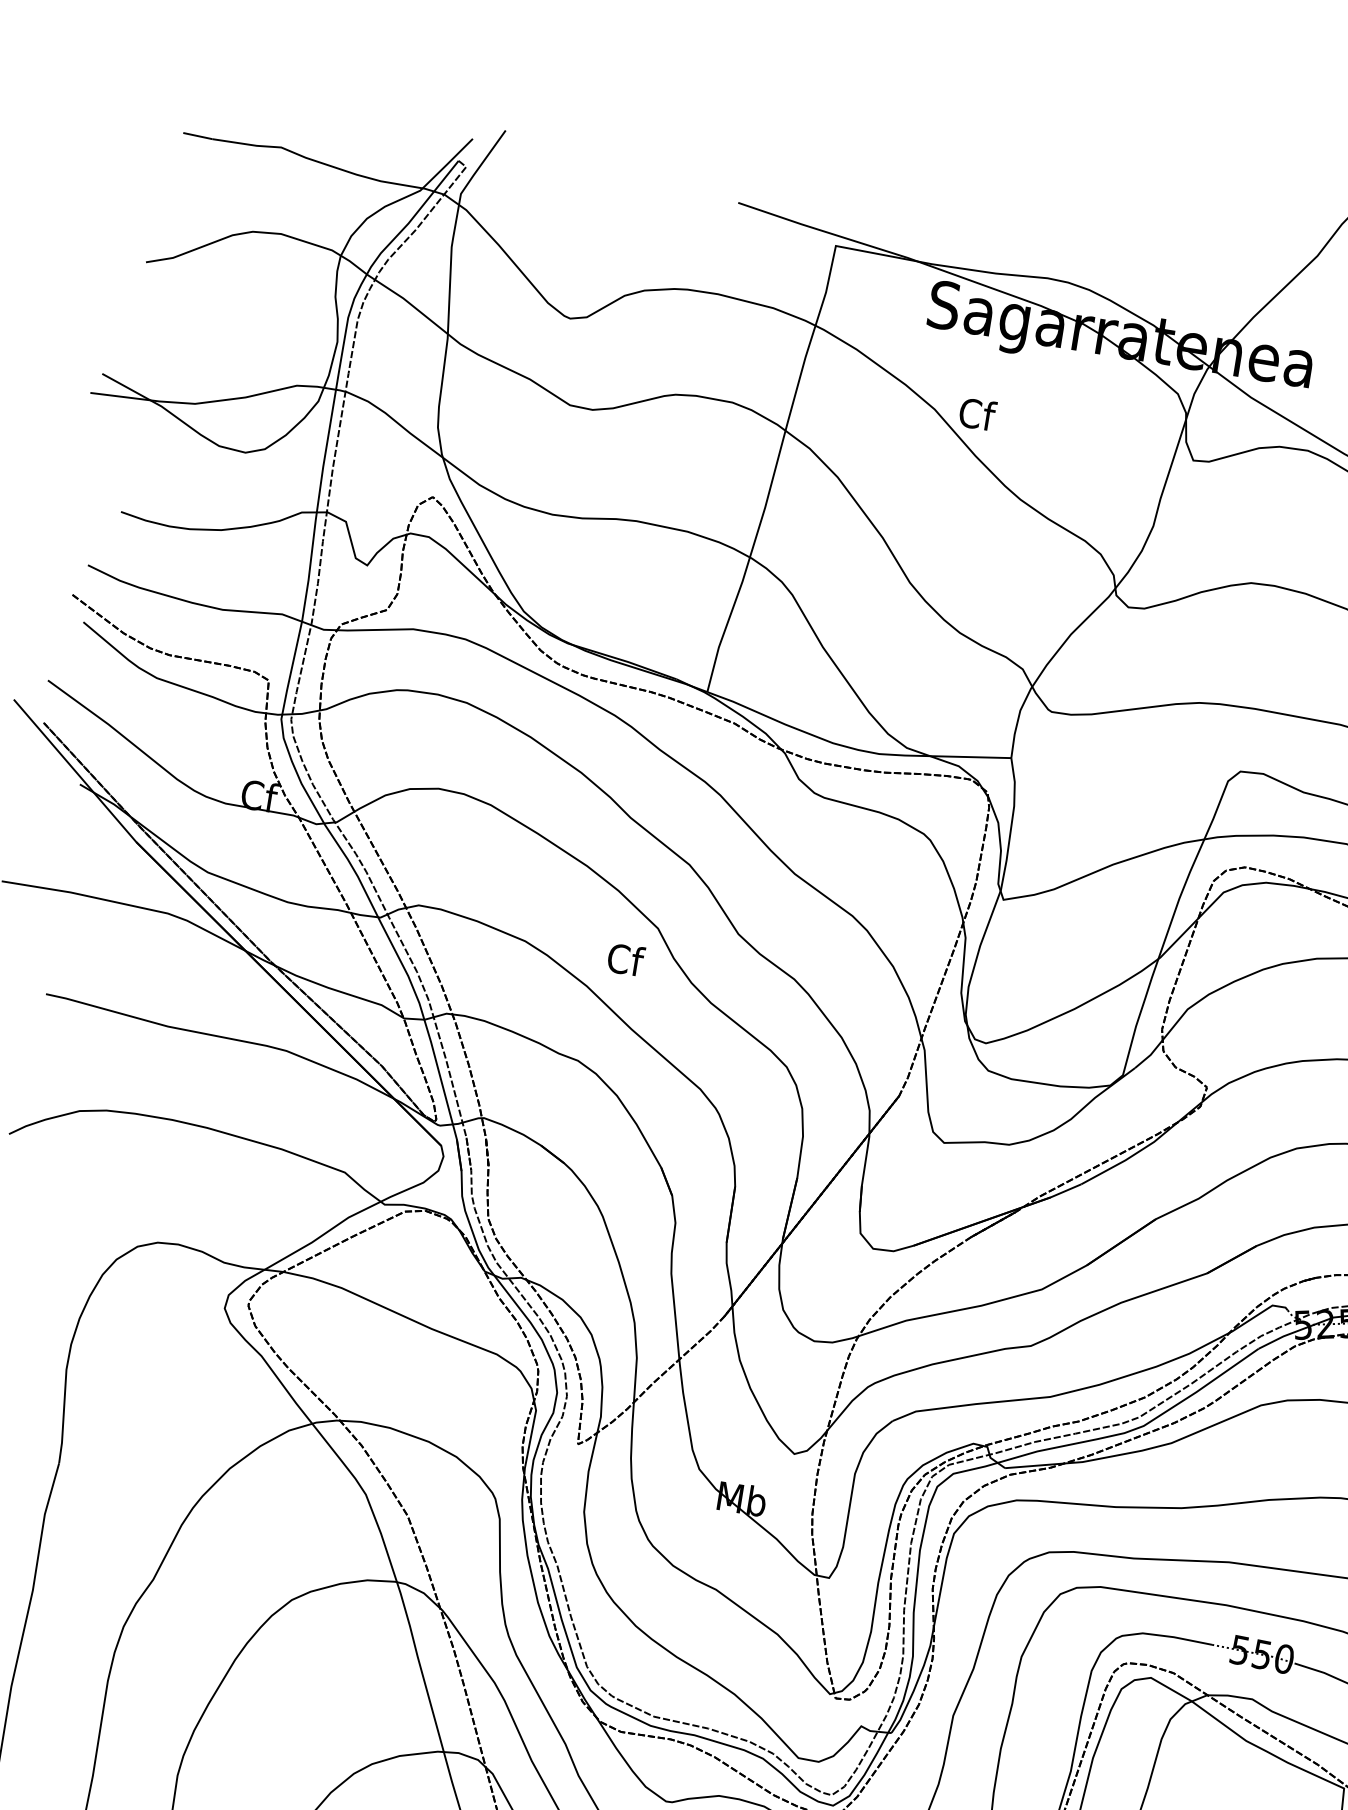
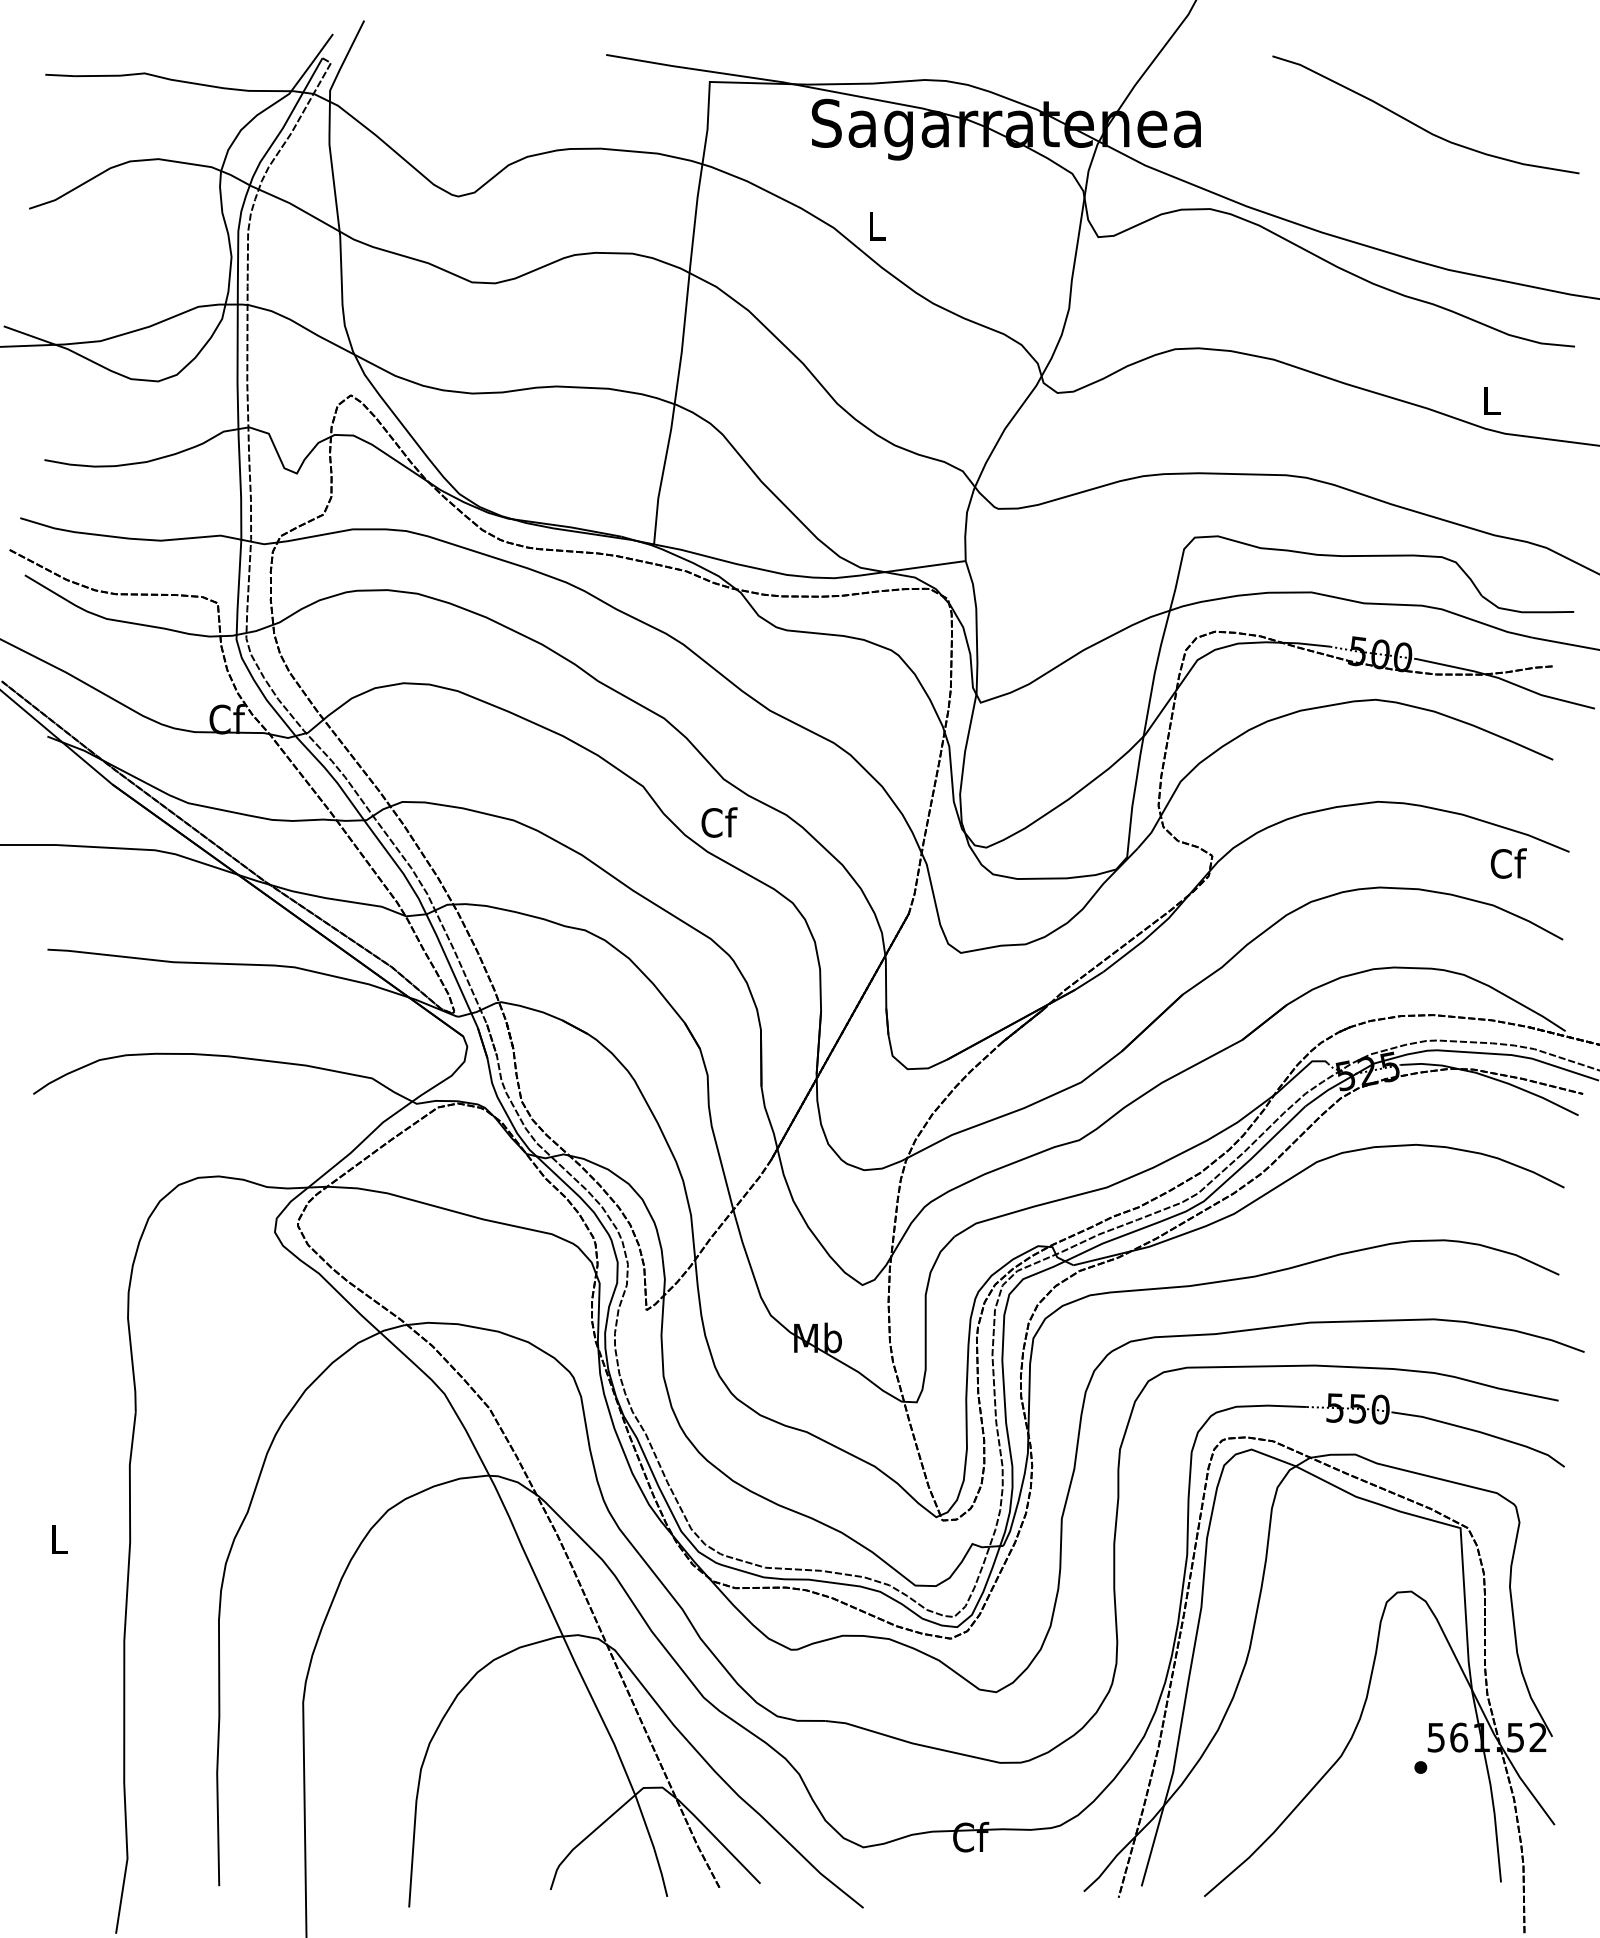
text: (978, 413) -> (877, 225), Cf -> L
text: (626, 959) -> (719, 822), moved

